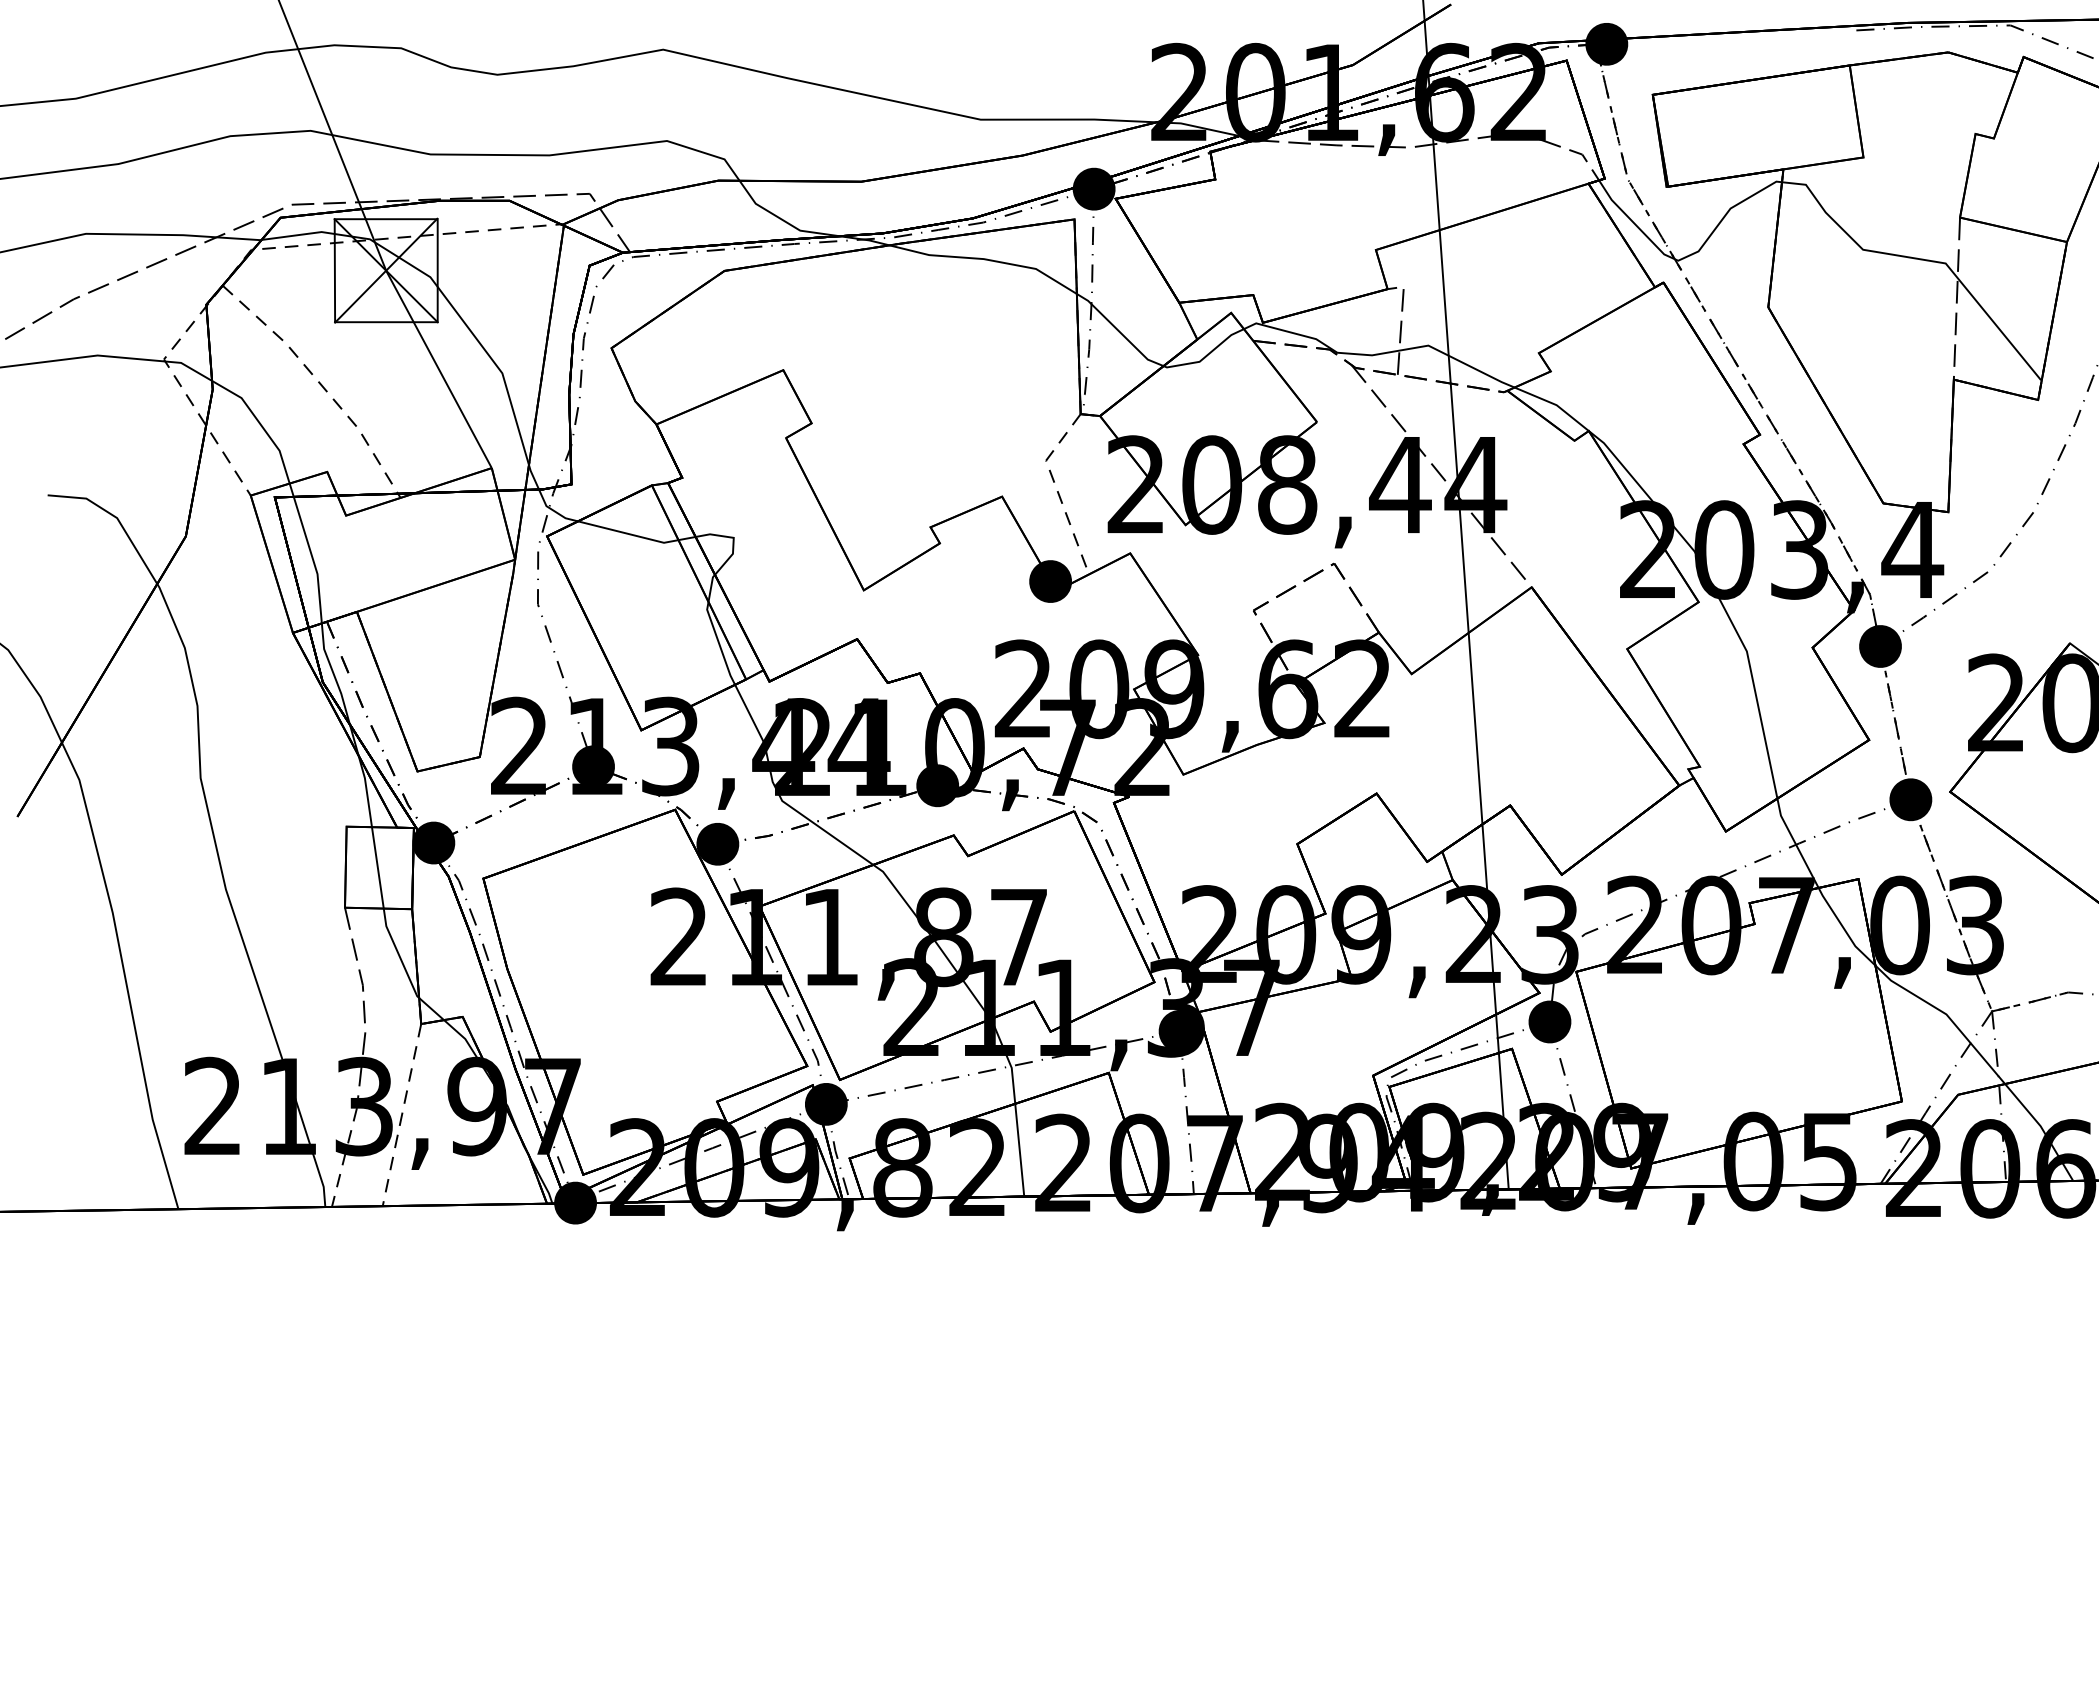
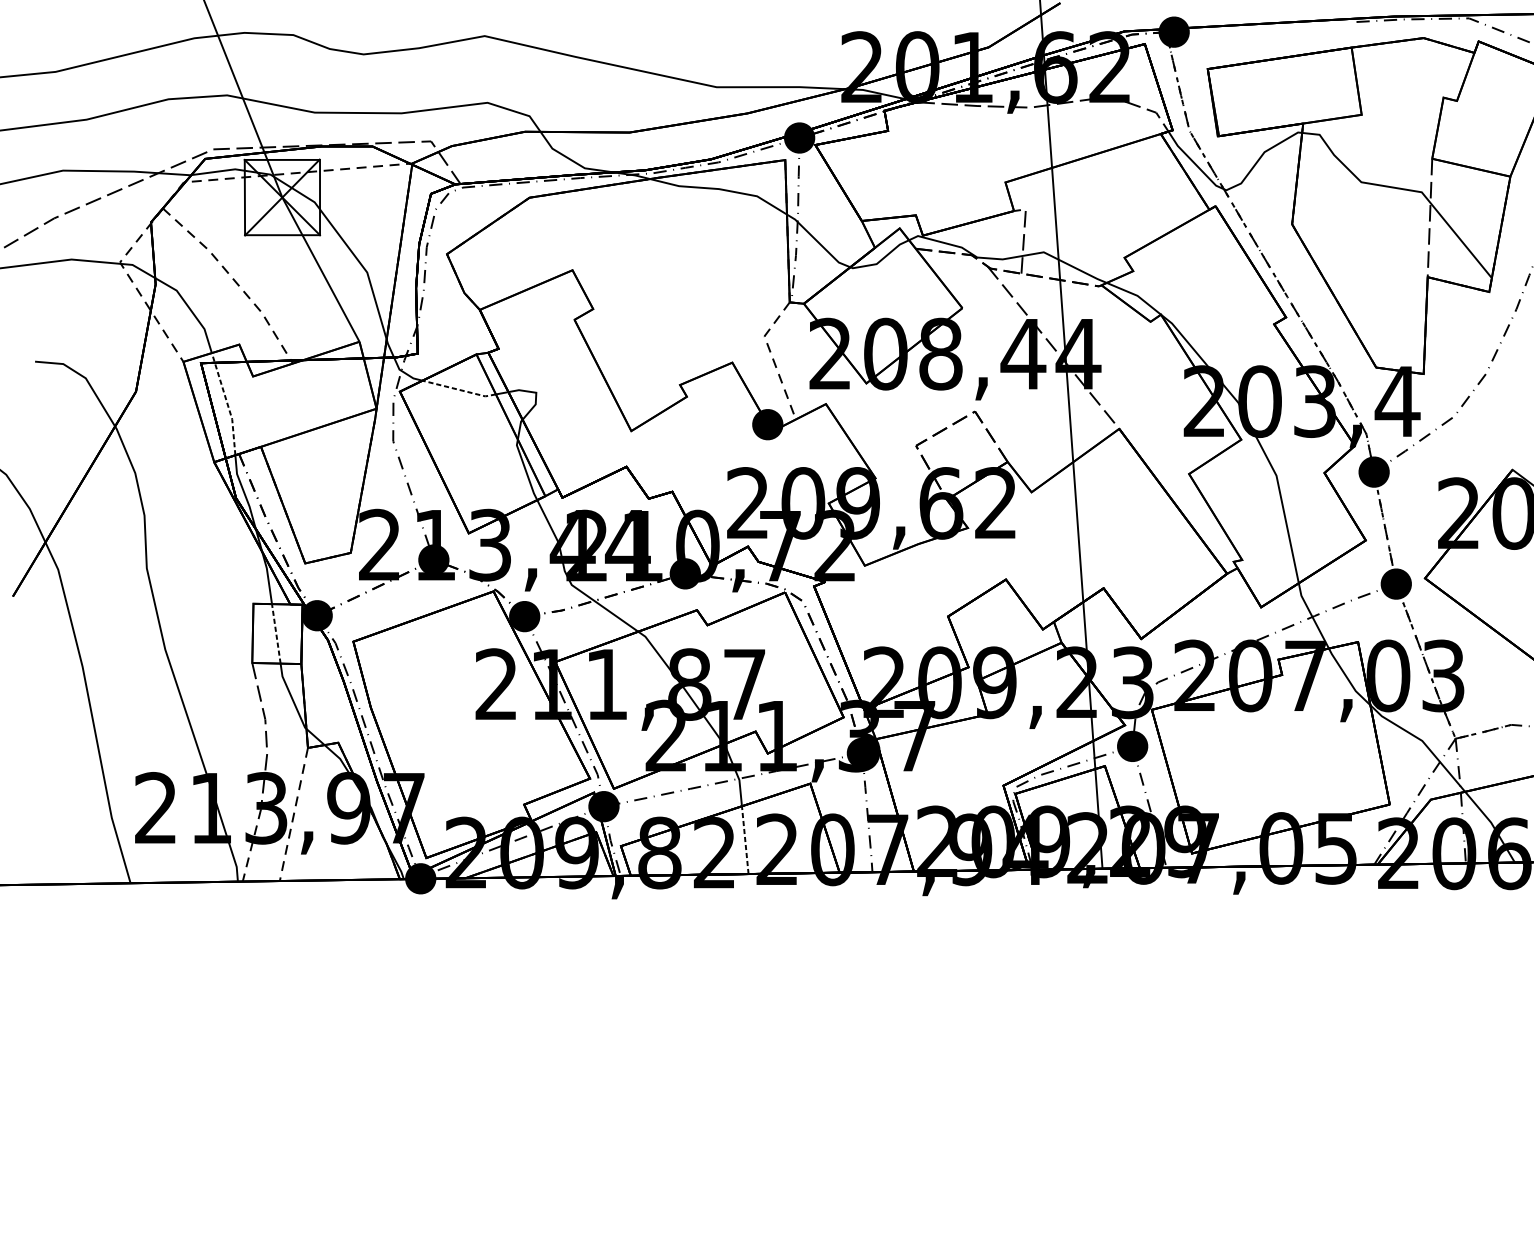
line: (628, 533) -> (459, 389), solid -> dashed
line: (311, 553) -> (227, 404), solid -> dashed
line: (377, 867) -> (276, 633), solid -> dashed
line: (1019, 1150) -> (745, 840), solid -> dashed

